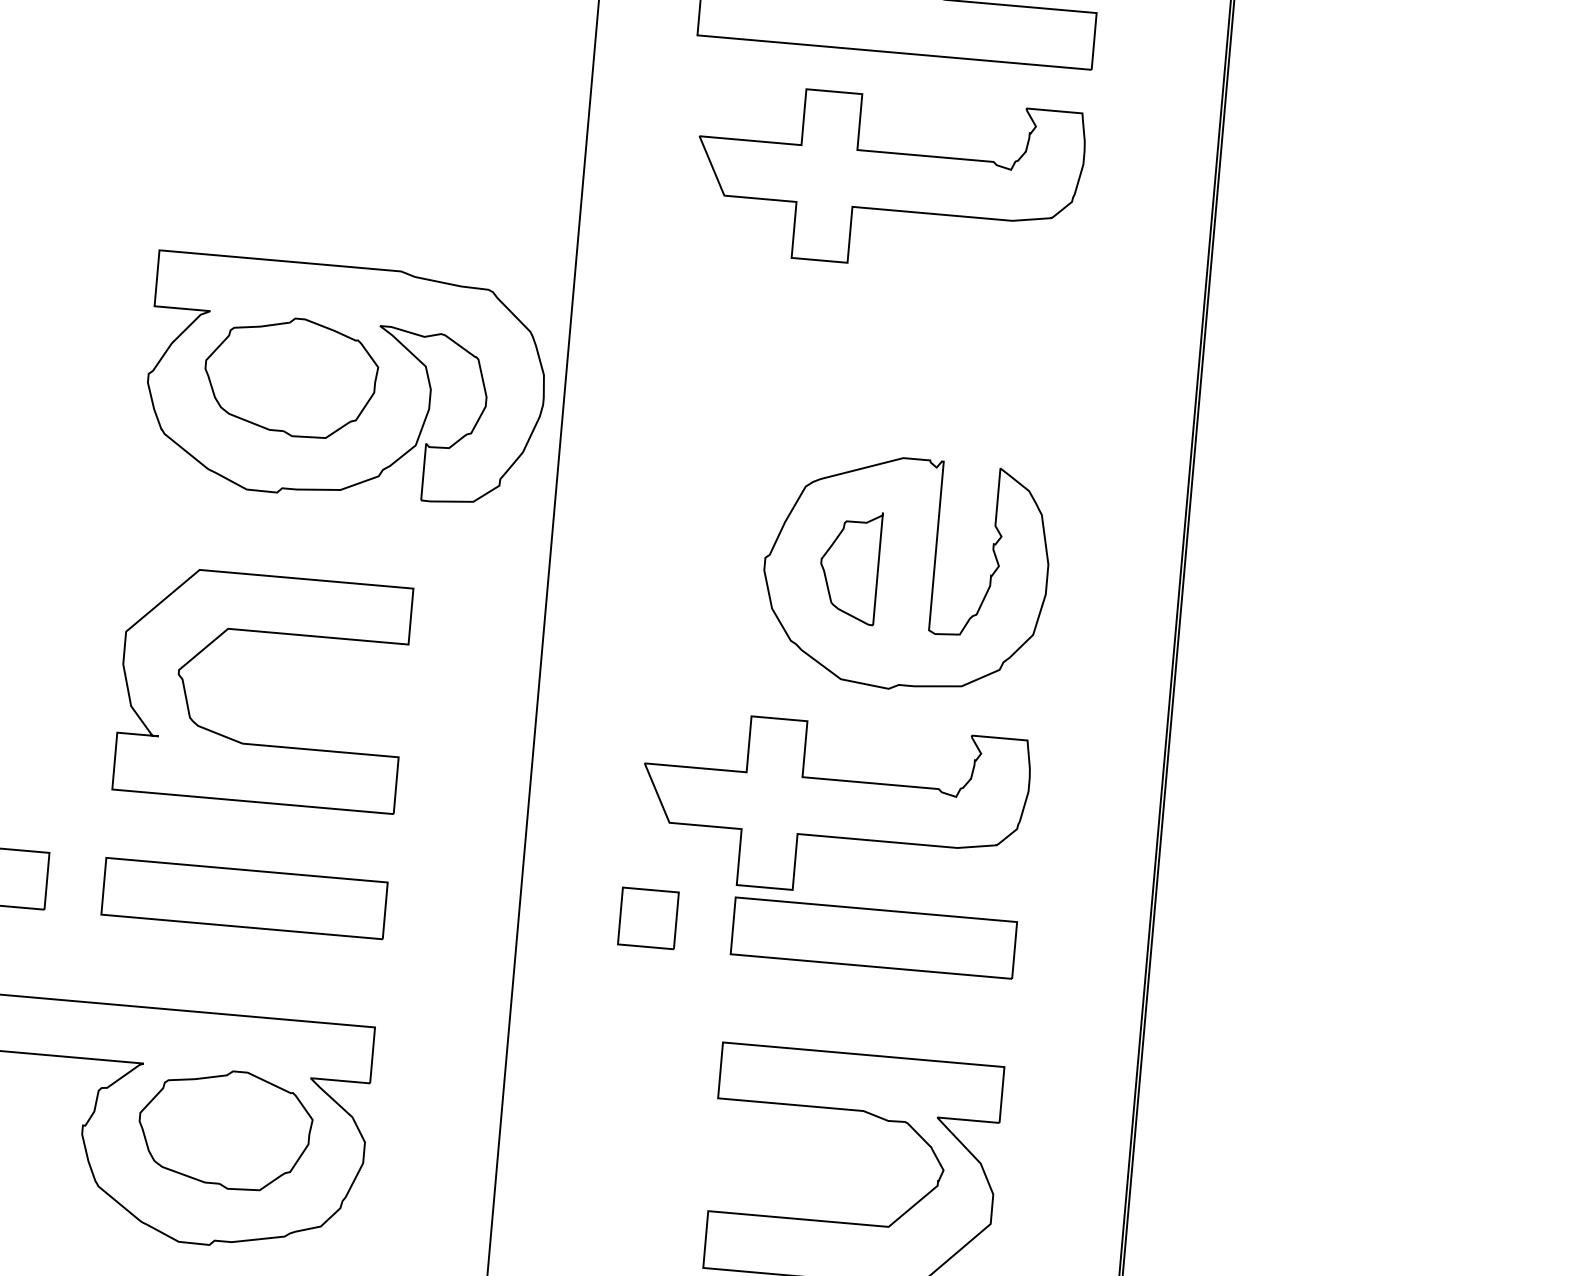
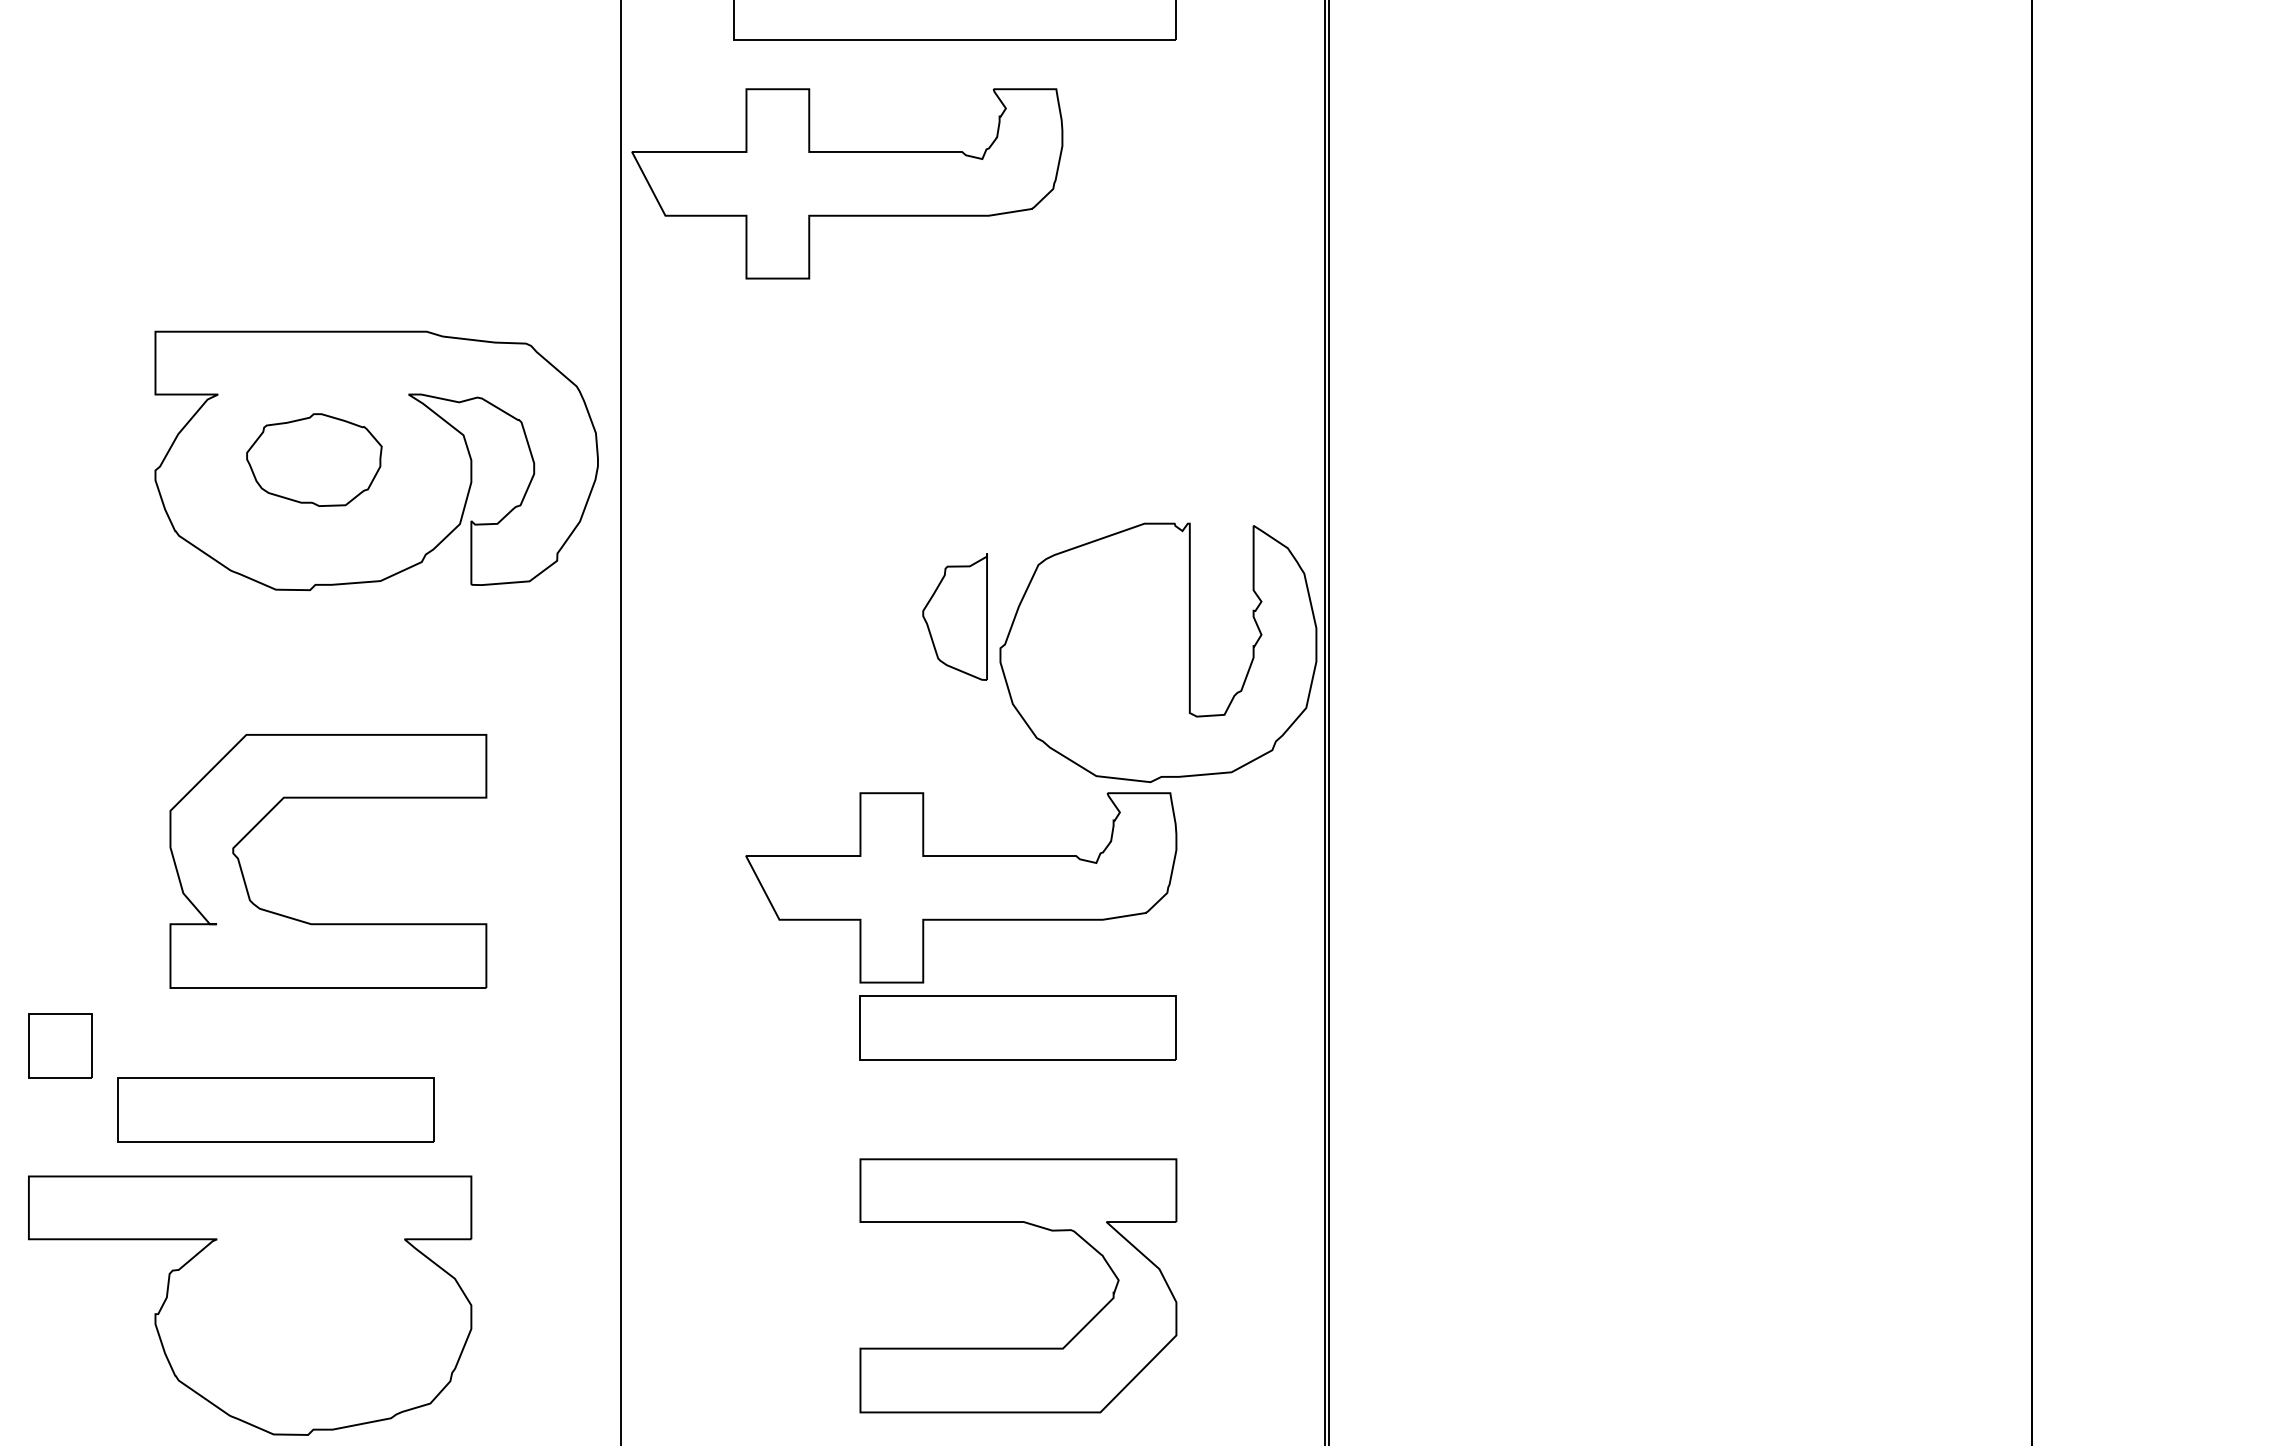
part: (889, 181) -> (847, 183), moved
part: (291, 376) -> (314, 459), size x0.7
part: (905, 573) -> (1158, 652), moved
part: (258, 744) -> (328, 923), moved
part: (243, 898) -> (275, 1109), moved
part: (648, 917) -> (765, 1027), removed
part: (225, 1129) -> (314, 1304), removed

